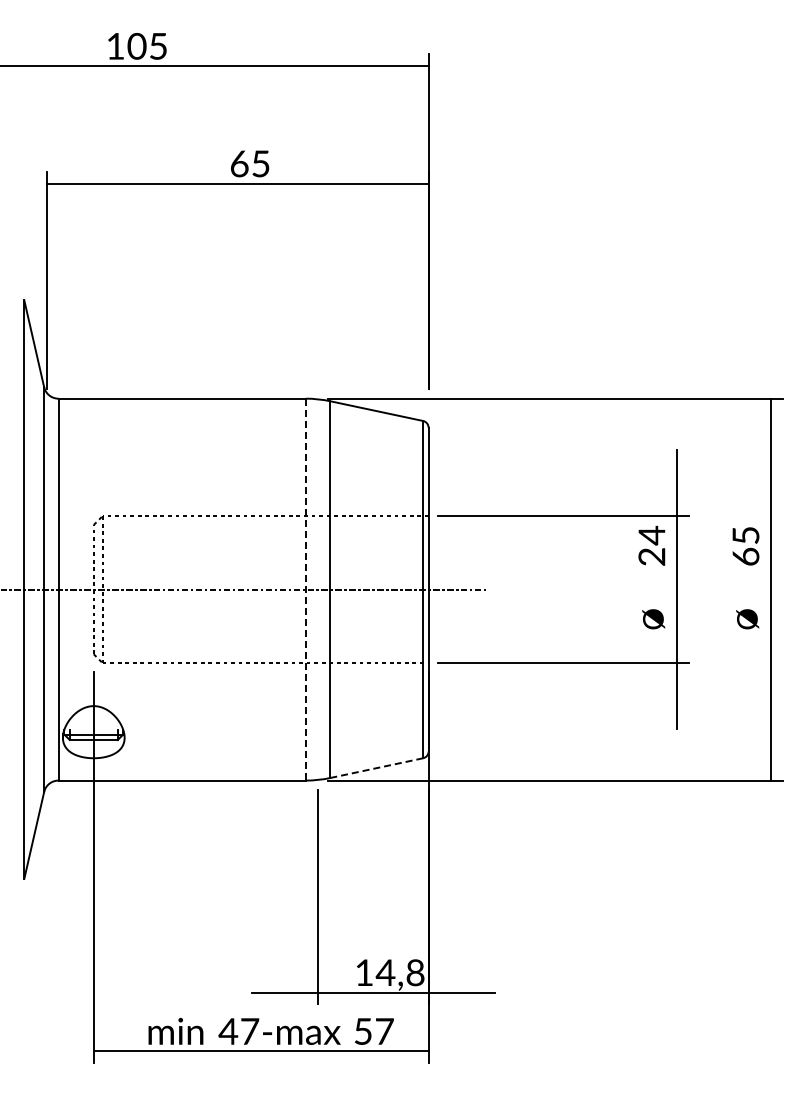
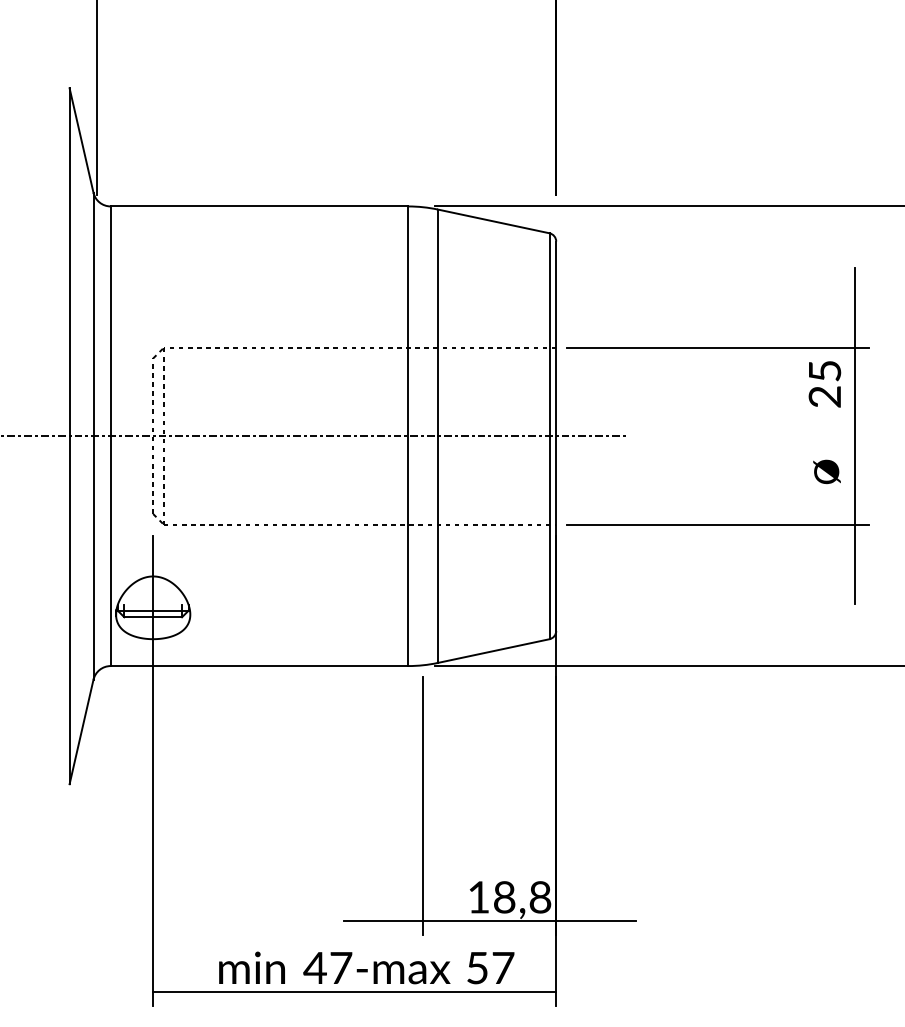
text: (651, 535) -> (824, 371), 24 -> 25
line: (305, 589) -> (407, 436), dashed -> solid
line: (377, 768) -> (494, 651), dashed -> solid
text: (385, 972) -> (504, 897), 14,8 -> 18,8

